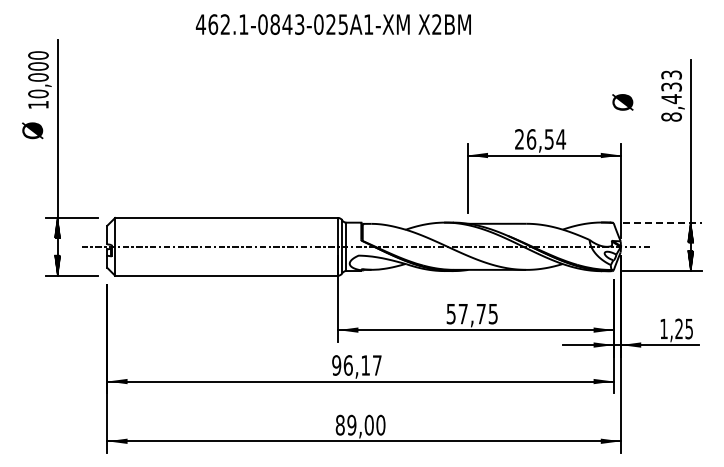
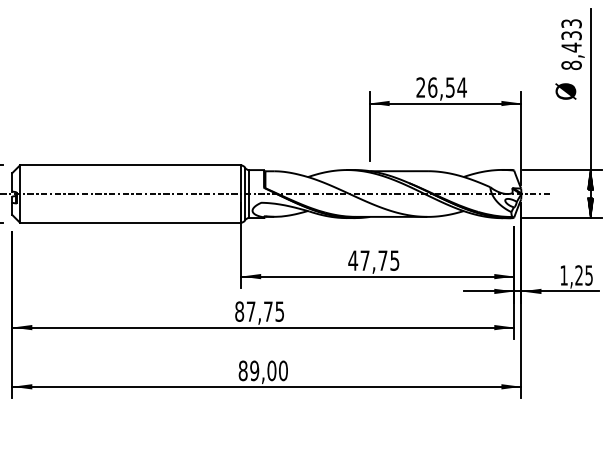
text: (622, 102) -> (565, 91), moved
line: (662, 222) -> (562, 169), dashed -> solid
text: (451, 314) -> (353, 261), 57,75 -> 47,75
text: (356, 365) -> (259, 311), 96,17 -> 87,75

